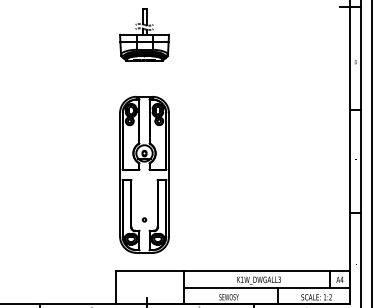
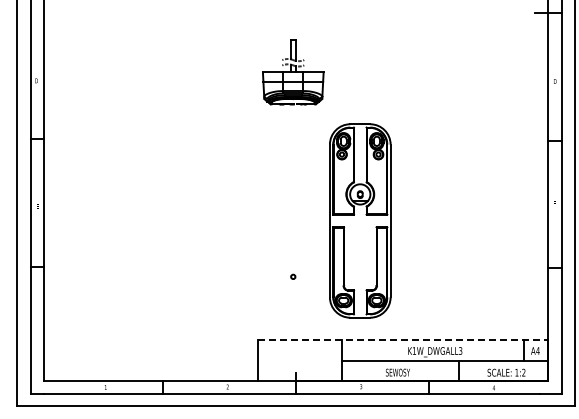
part: (144, 34) -> (293, 72), moved
part: (144, 174) -> (360, 220), moved
line: (233, 271) -> (403, 340), solid -> dashed

